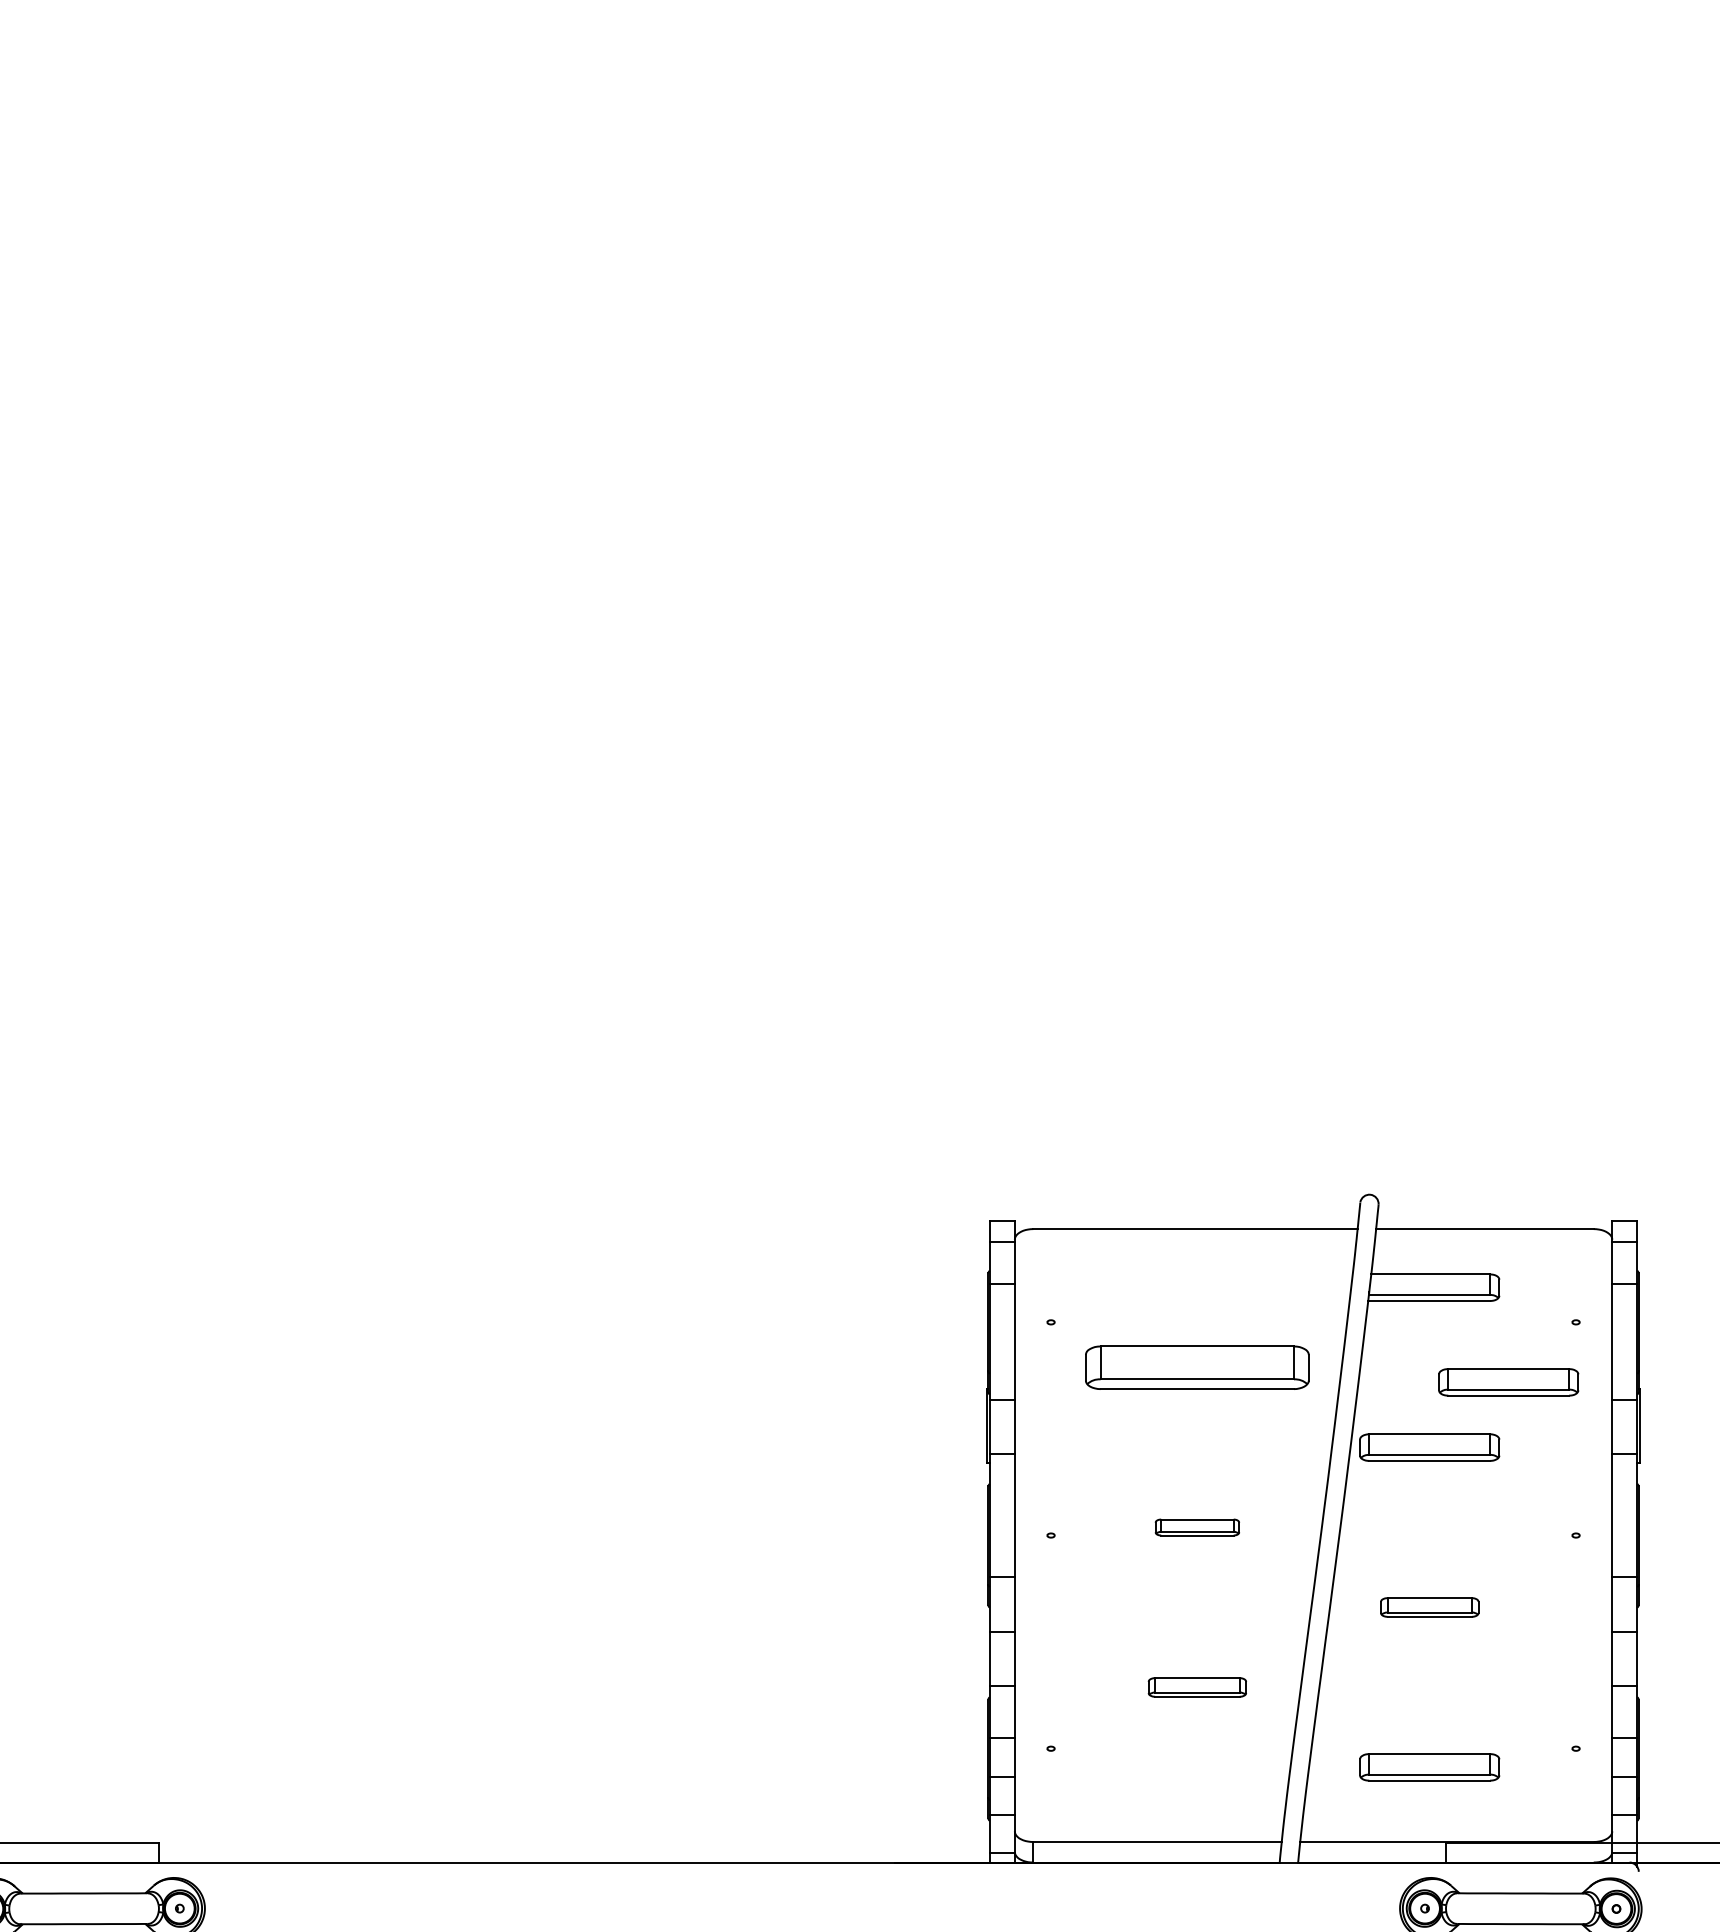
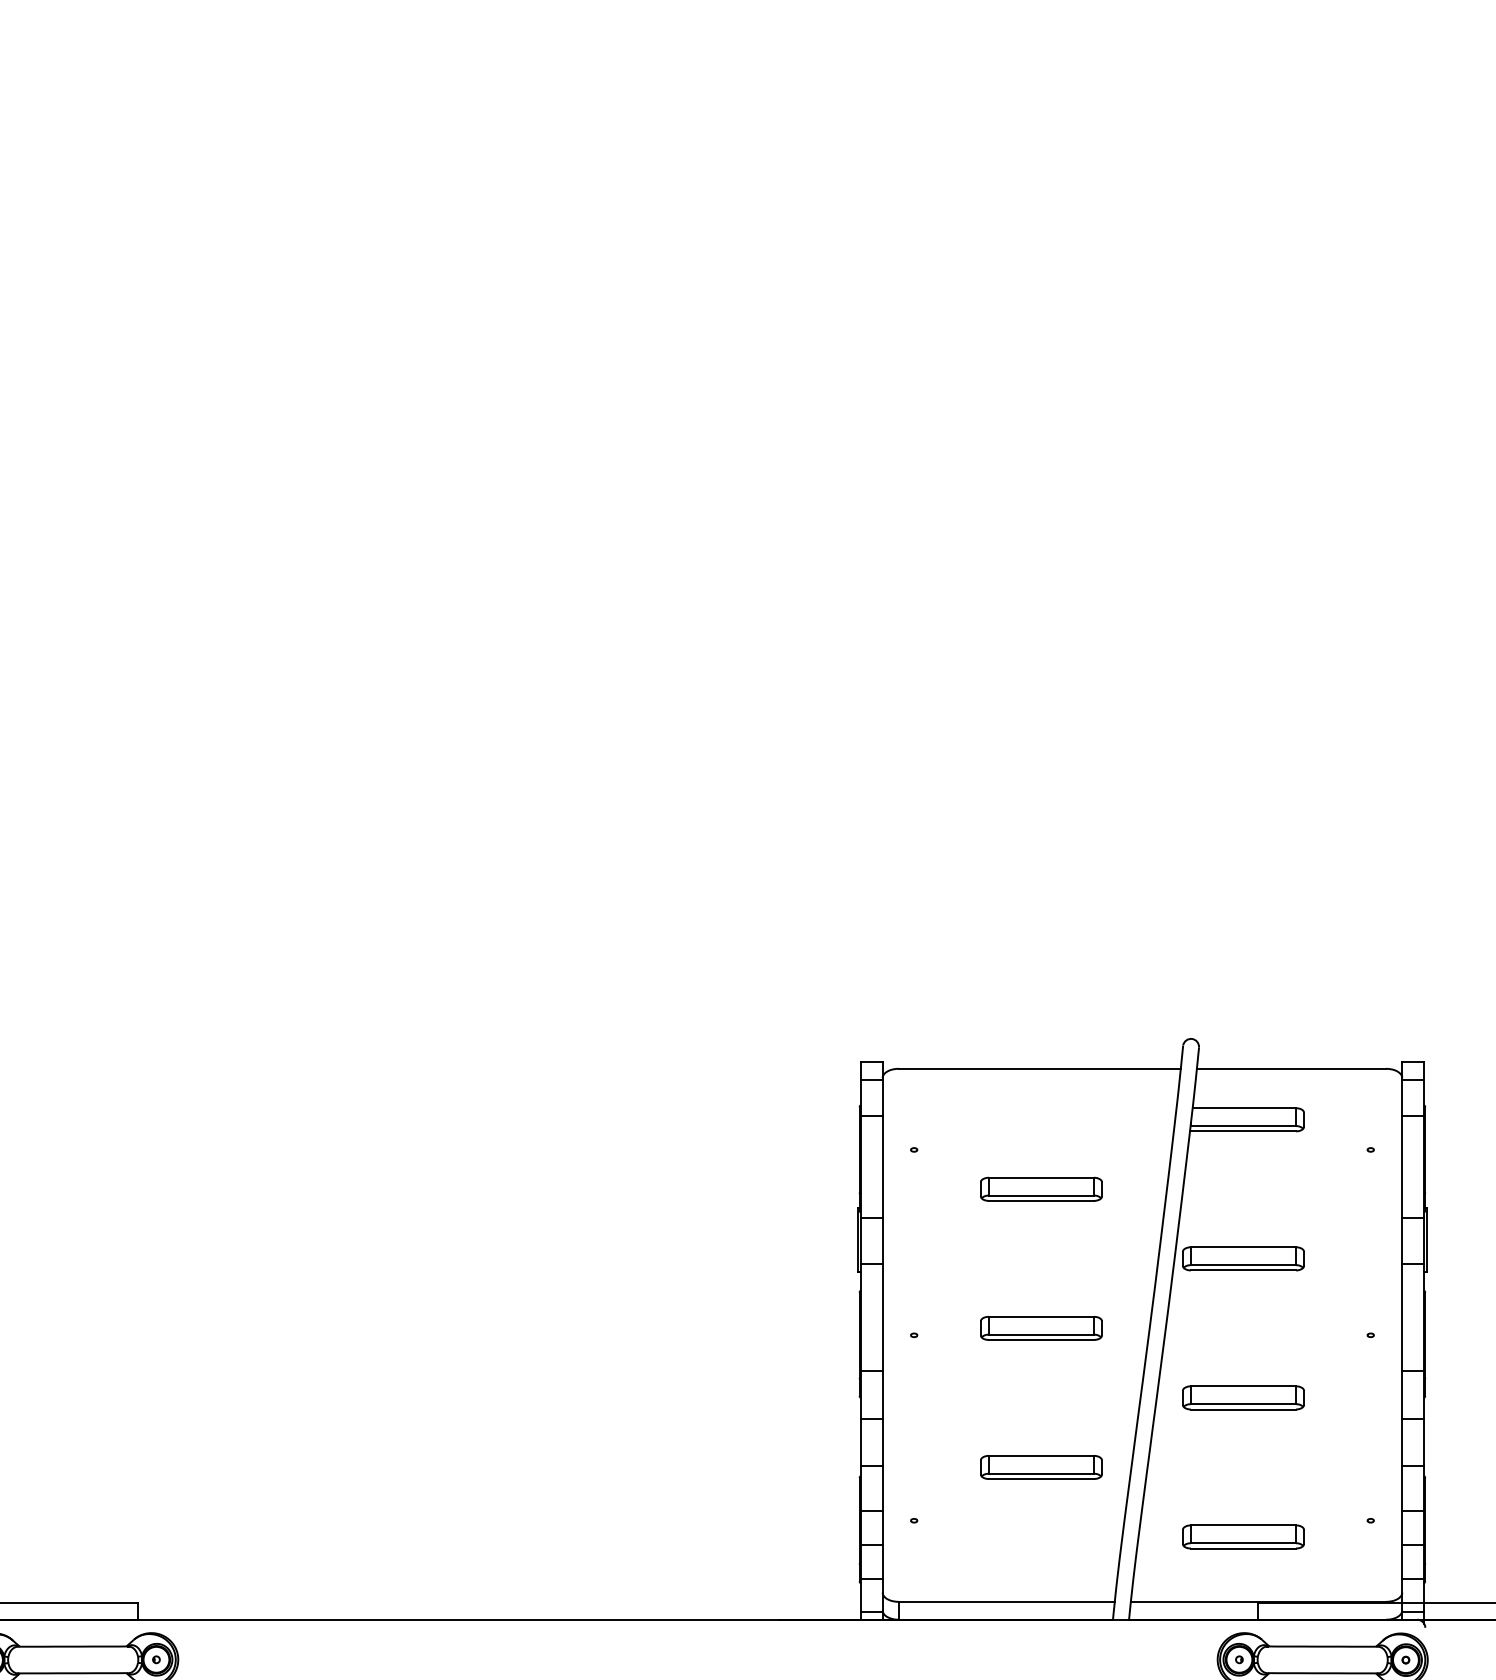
part: (1197, 1367) -> (1041, 1189), size x0.62
part: (1508, 1382) -> (1312, 1202), removed
part: (1197, 1527) -> (1041, 1328), size x1.67
part: (1429, 1607) -> (1243, 1397), size x1.43
part: (1197, 1687) -> (1041, 1467), size x1.43

